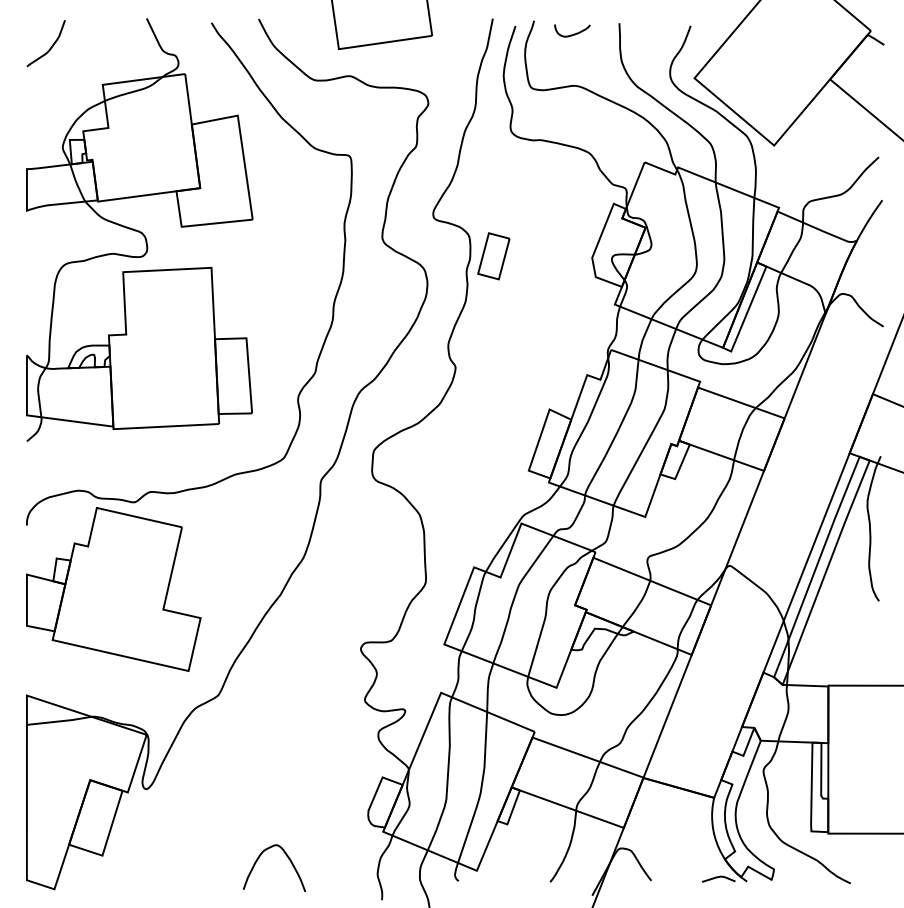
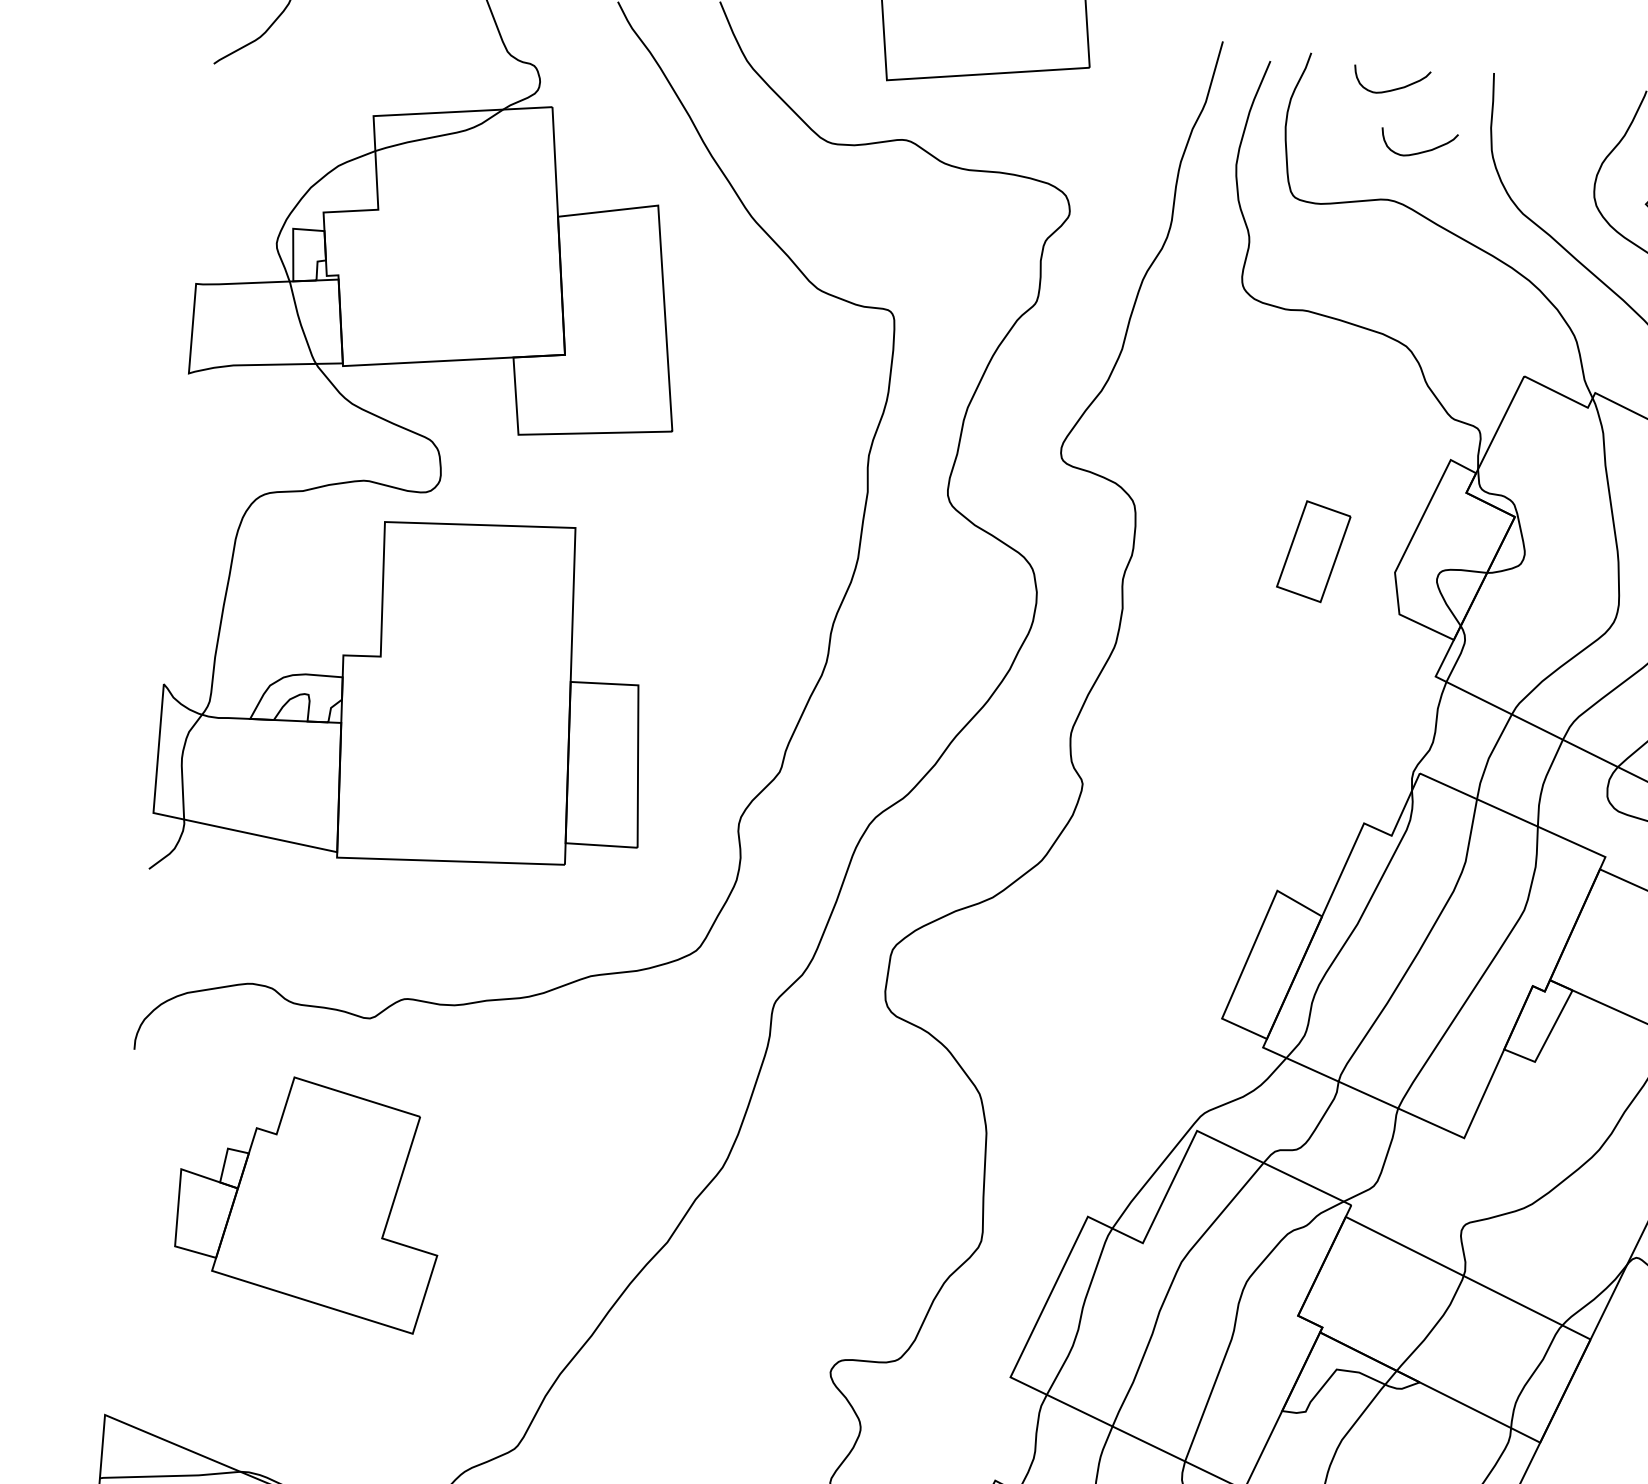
curve: (588, 61) -> (1421, 149), added
part: (493, 256) -> (1312, 552), moved
part: (113, 589) -> (309, 1202), size x0.7

